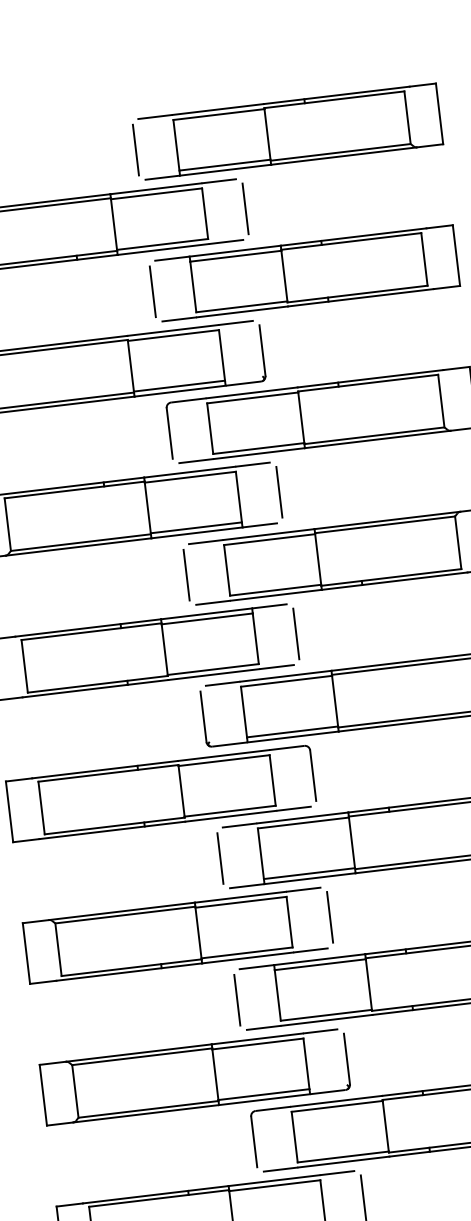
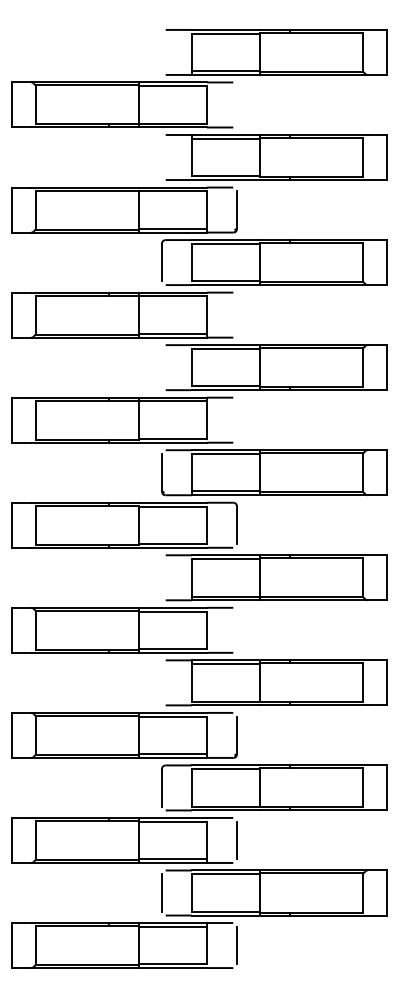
line: (135, 150) -> (161, 52), removed
line: (246, 208) -> (237, 104), removed
line: (152, 291) -> (161, 157), removed
line: (279, 491) -> (237, 314), removed
line: (185, 575) -> (161, 367), removed
line: (296, 632) -> (237, 419), removed
line: (219, 858) -> (161, 577), removed
line: (330, 917) -> (237, 630), removed
line: (236, 999) -> (161, 682), removed

